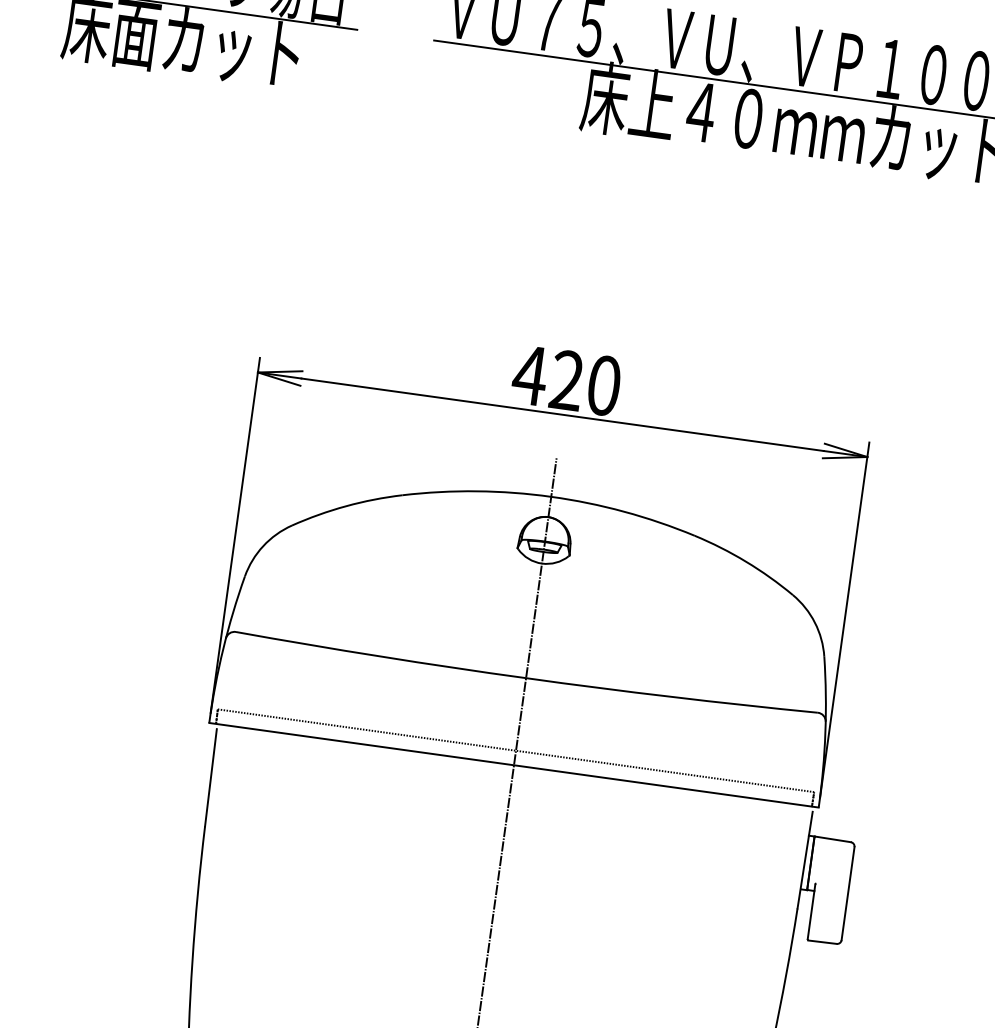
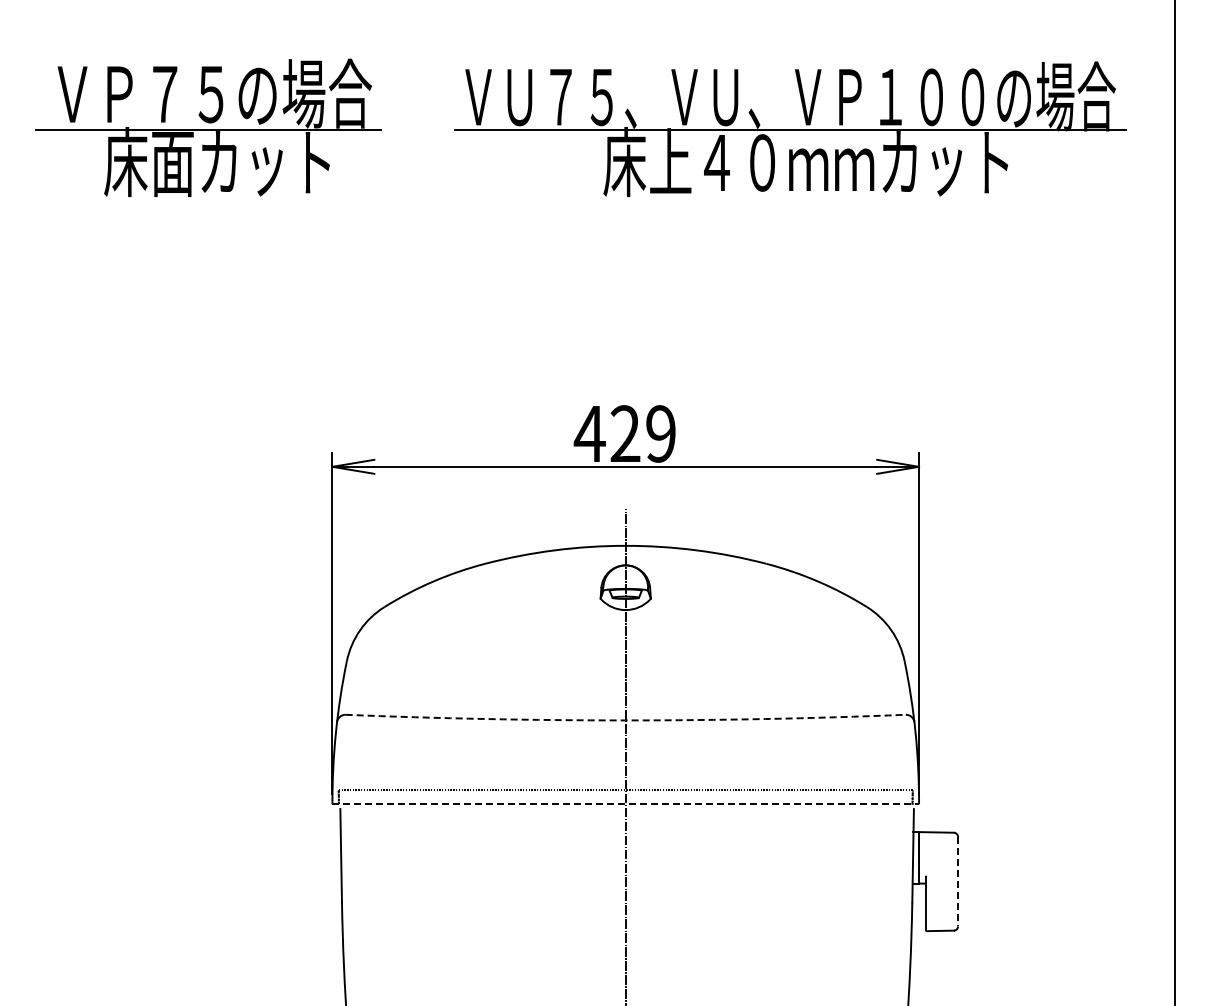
text: (603, 385) -> (660, 433), 420 -> 429
arc: (525, 678) -> (625, 720), solid -> dashed
line: (514, 765) -> (626, 804), solid -> dashed
line: (848, 893) -> (958, 881), solid -> dashed

